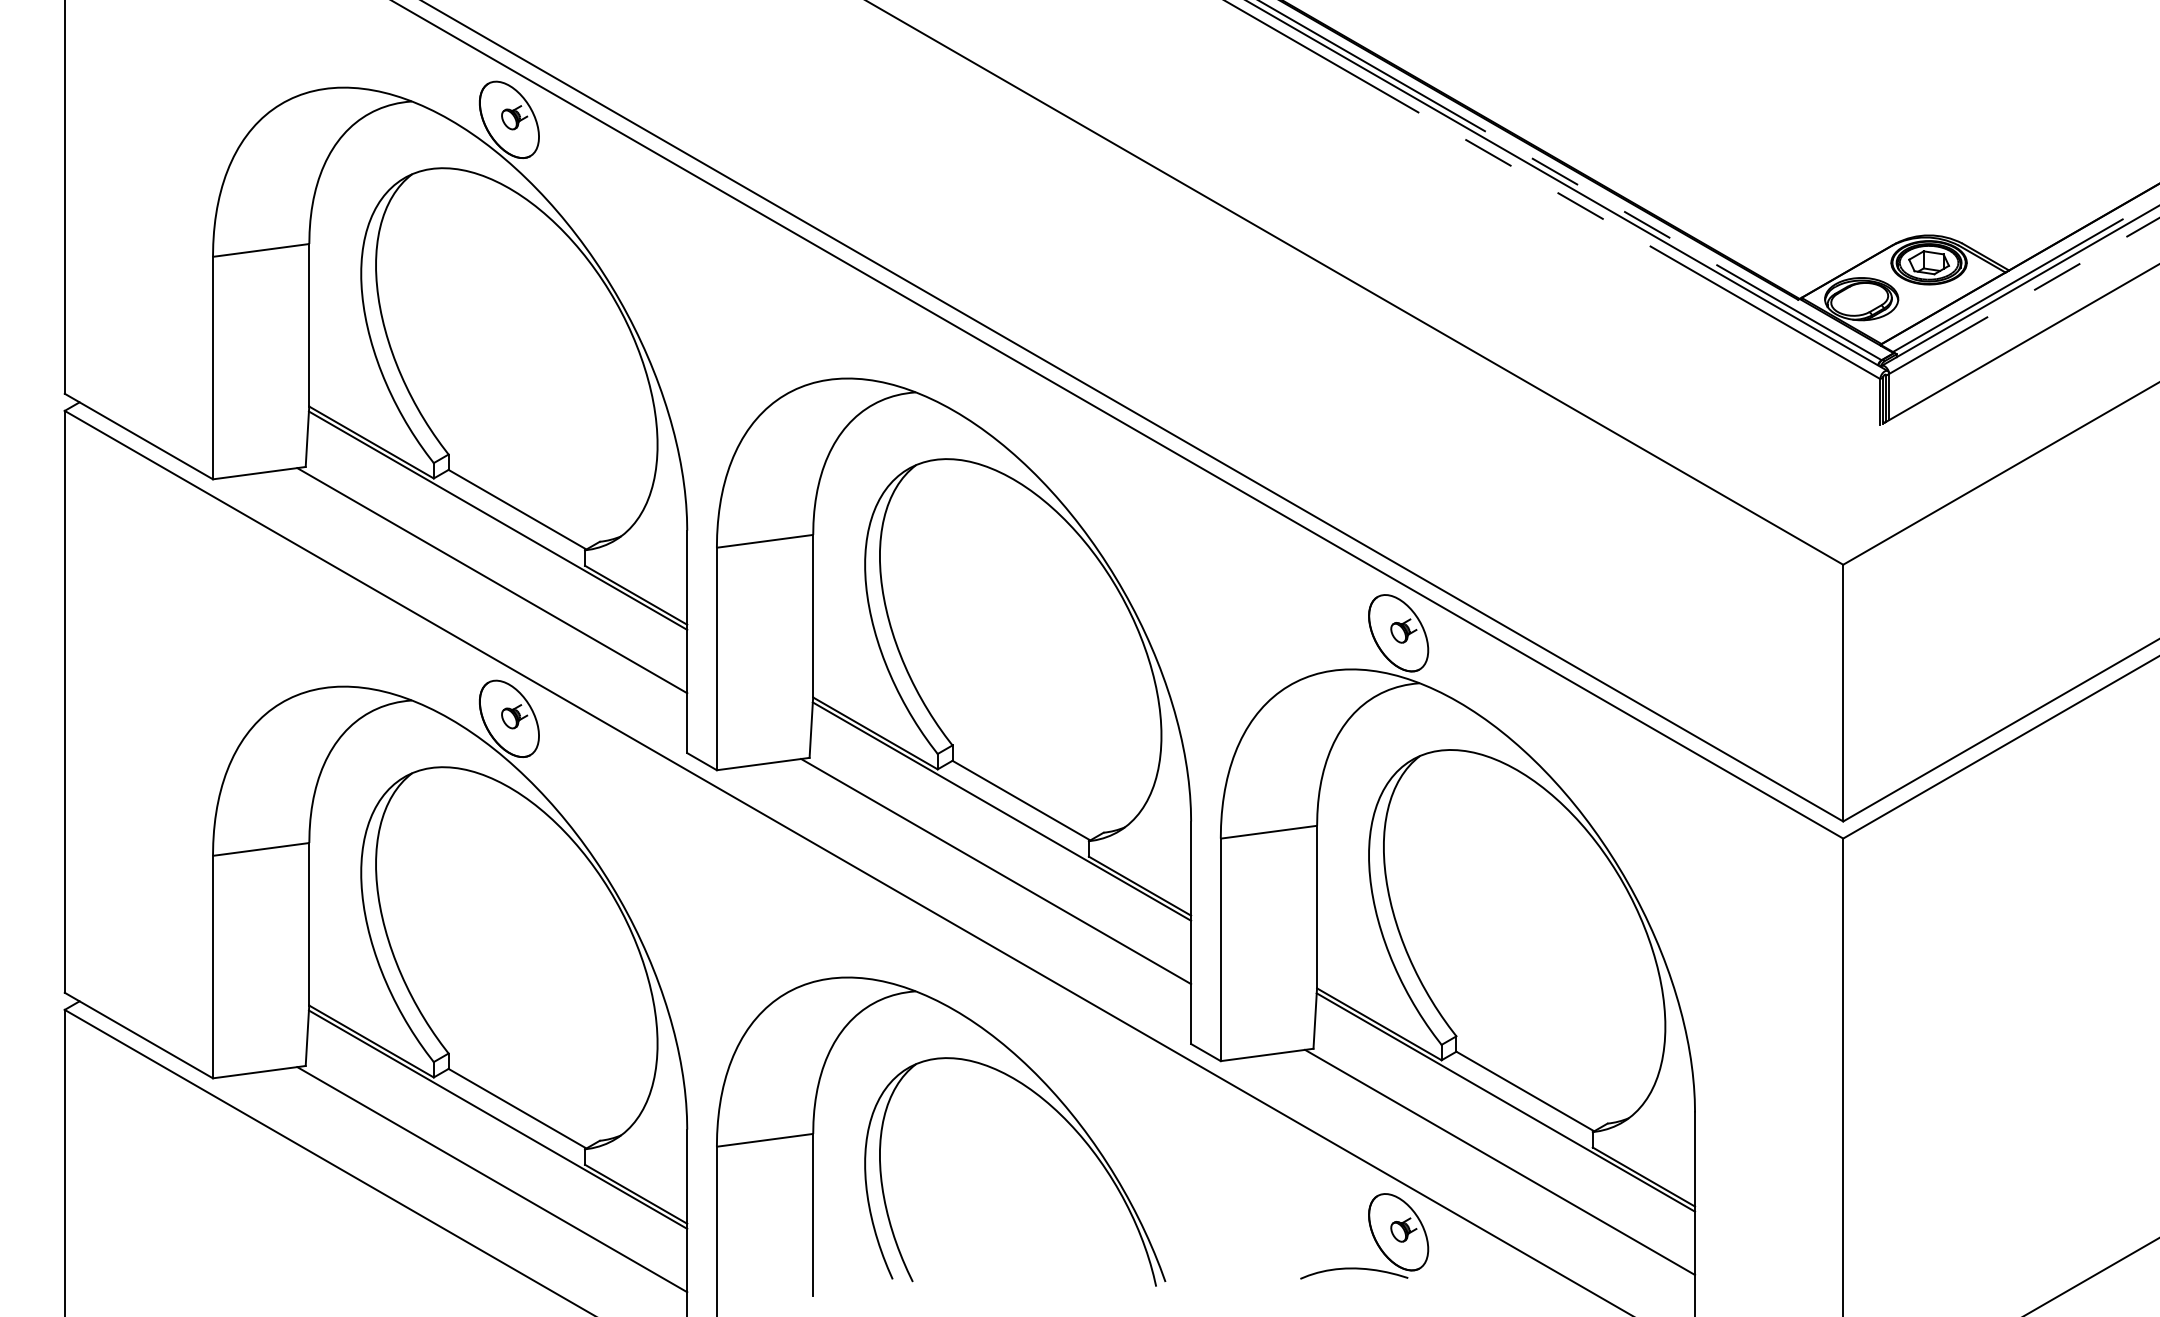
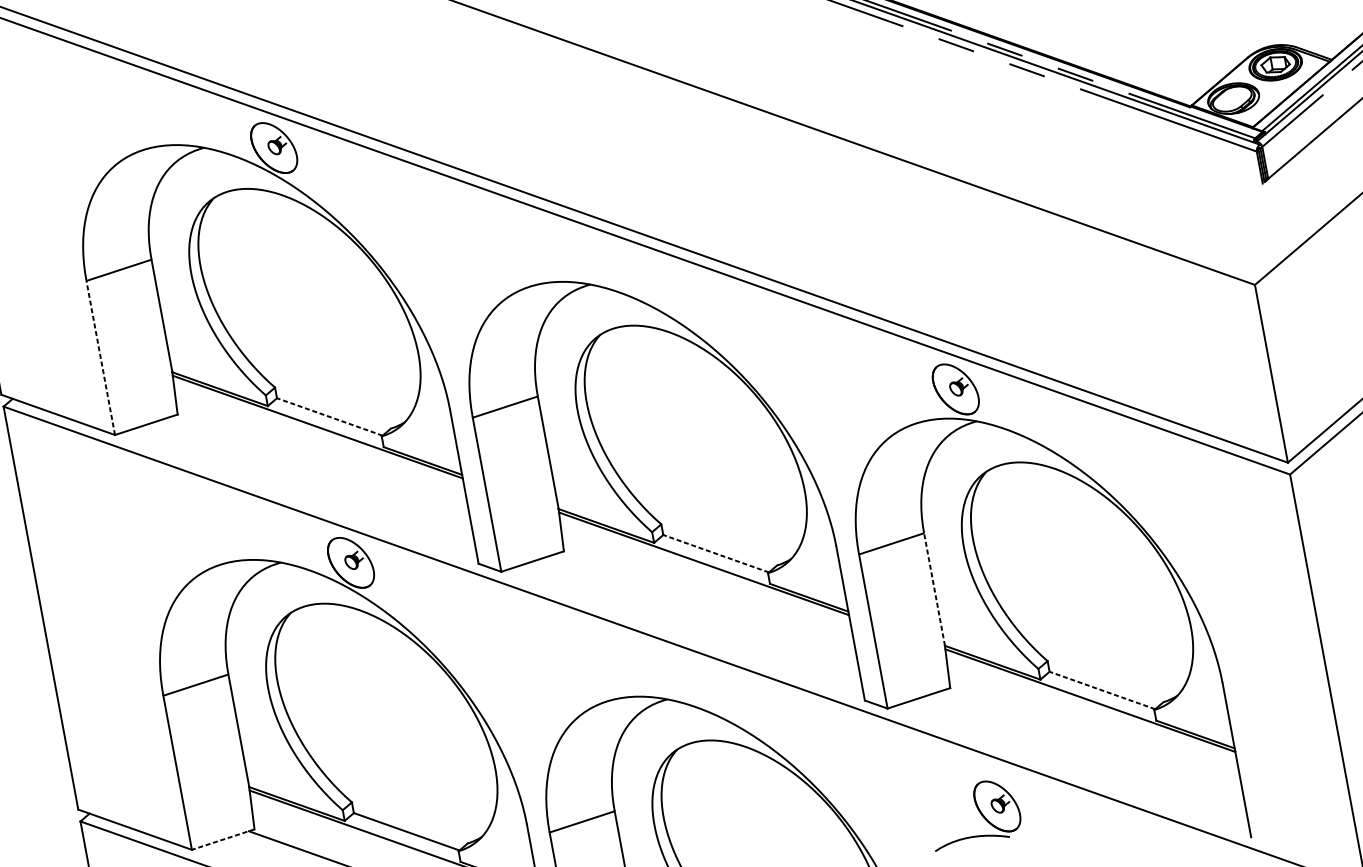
line: (212, 367) -> (100, 357), solid -> dashed
line: (517, 509) -> (329, 416), solid -> dashed
line: (492, 580) -> (321, 469), removed
line: (1021, 800) -> (716, 553), solid -> dashed
line: (996, 871) -> (707, 606), removed
line: (1317, 906) -> (934, 589), solid -> dashed
line: (259, 1072) -> (223, 839), solid -> dashed
line: (1525, 1091) -> (1102, 690), solid -> dashed
line: (1500, 1162) -> (1094, 742), removed
part: (1371, 1233) -> (978, 810), moved

